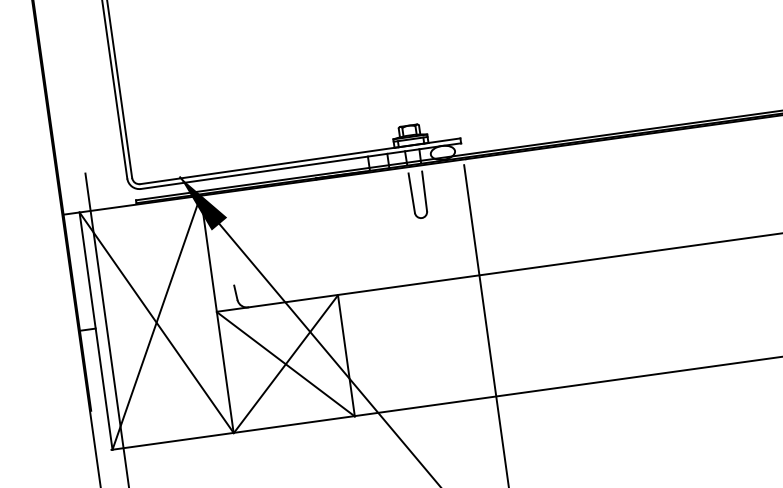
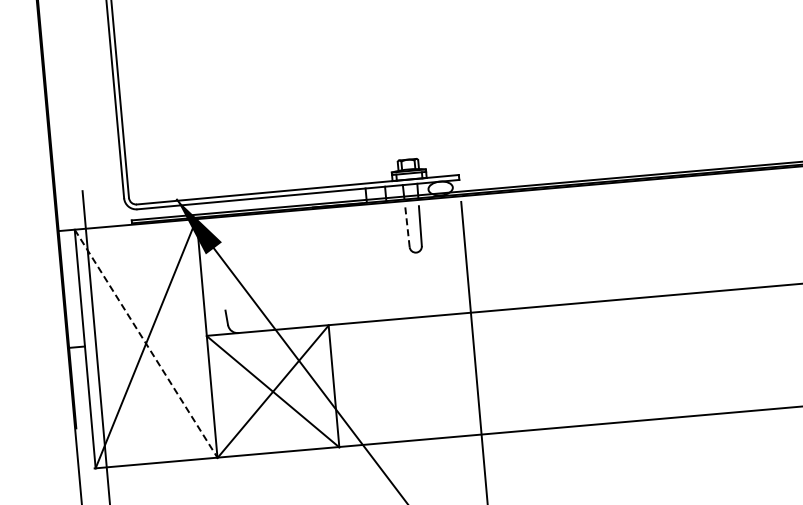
line: (411, 193) -> (407, 227), solid -> dashed
line: (157, 323) -> (146, 344), solid -> dashed

